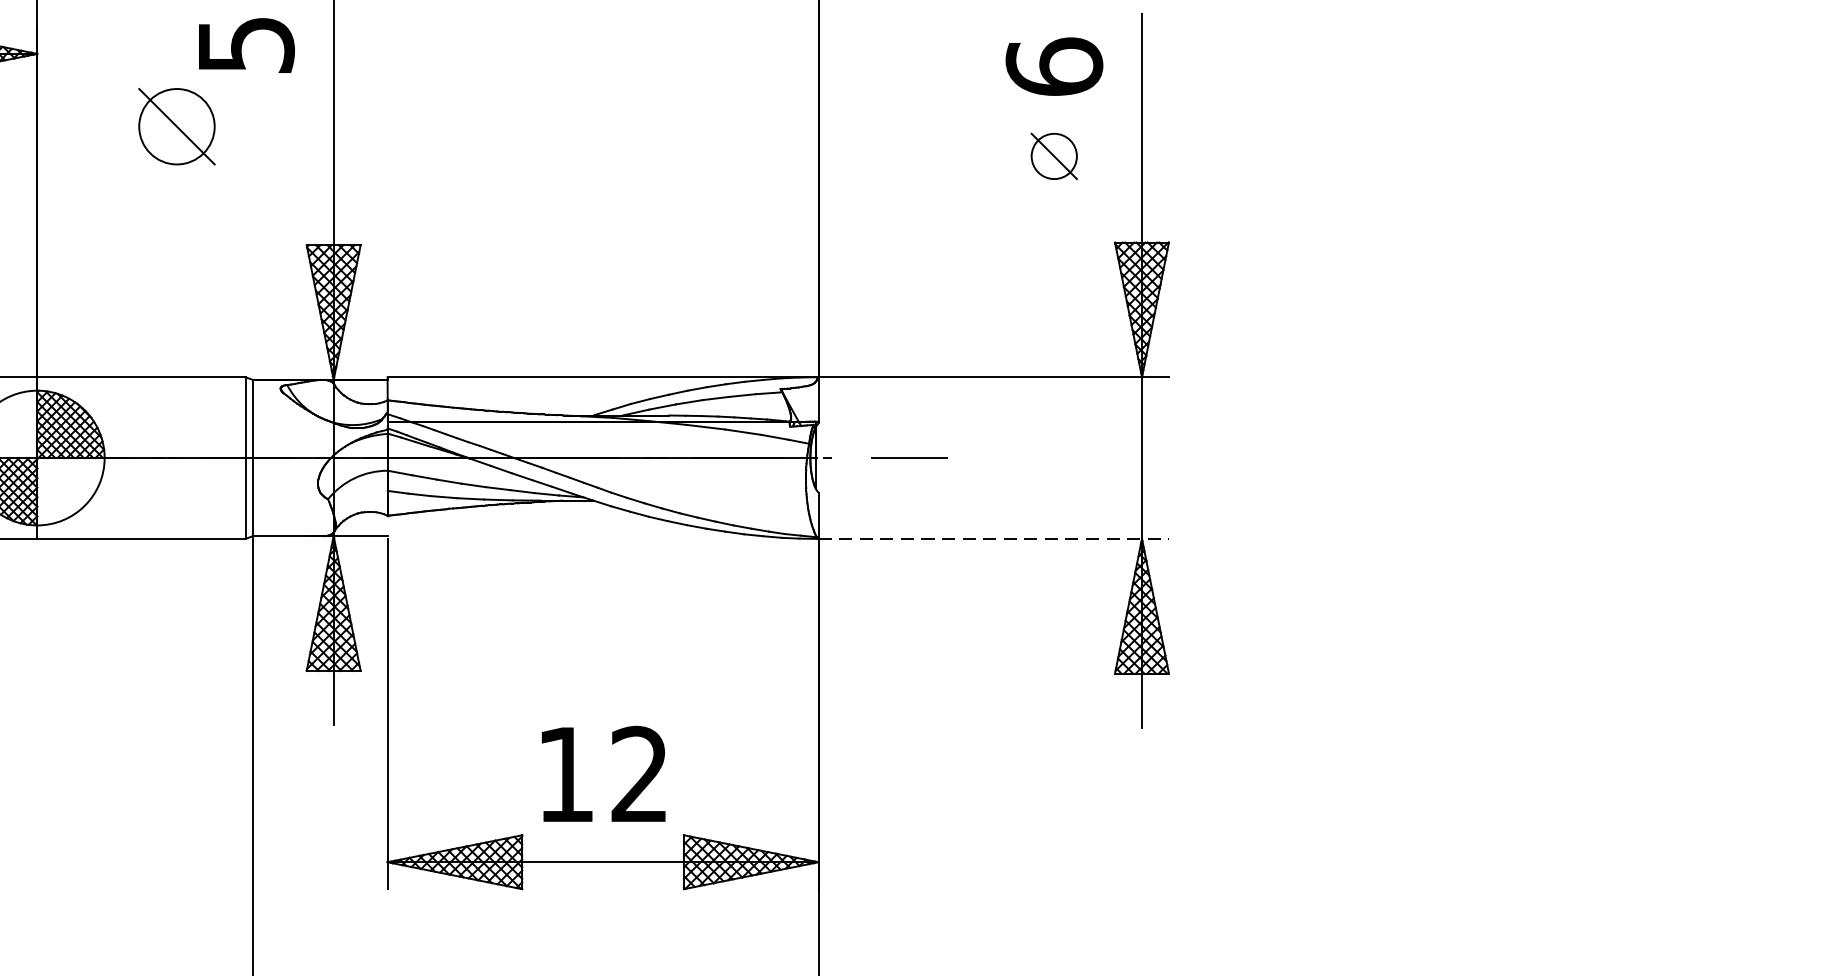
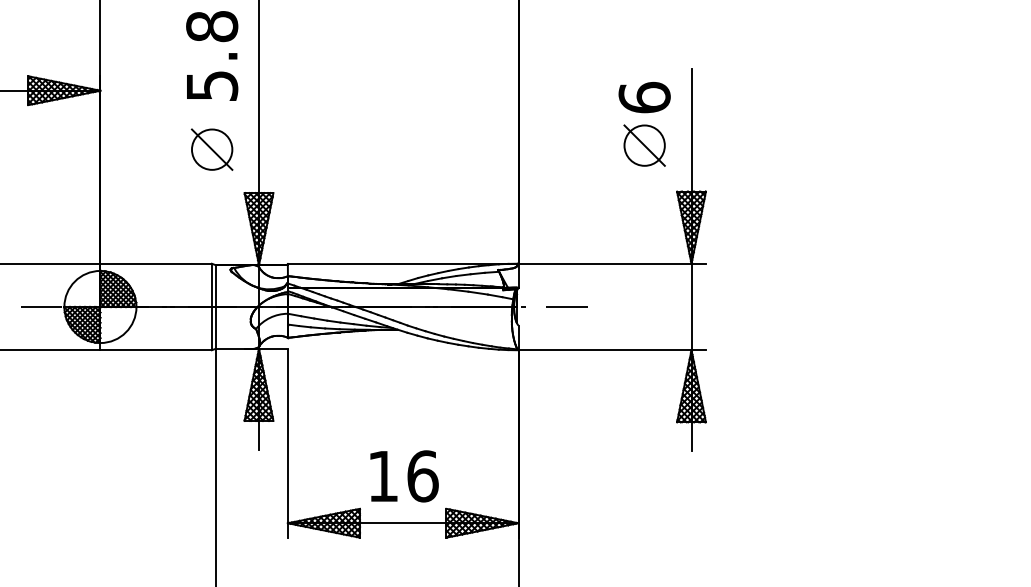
part: (175, 126) -> (211, 149), moved
part: (1054, 156) -> (644, 145), size x1.67
line: (994, 539) -> (612, 350), dashed -> solid
text: (639, 774) -> (422, 476), 12 -> 16

